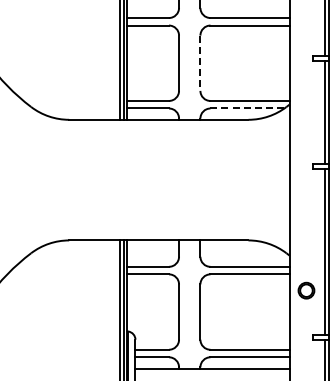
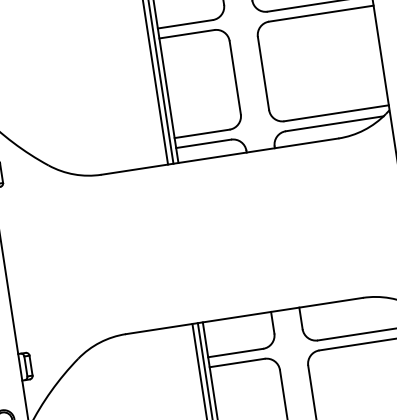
line: (200, 63) -> (263, 73), dashed -> solid
line: (247, 108) -> (334, 123), dashed -> solid

